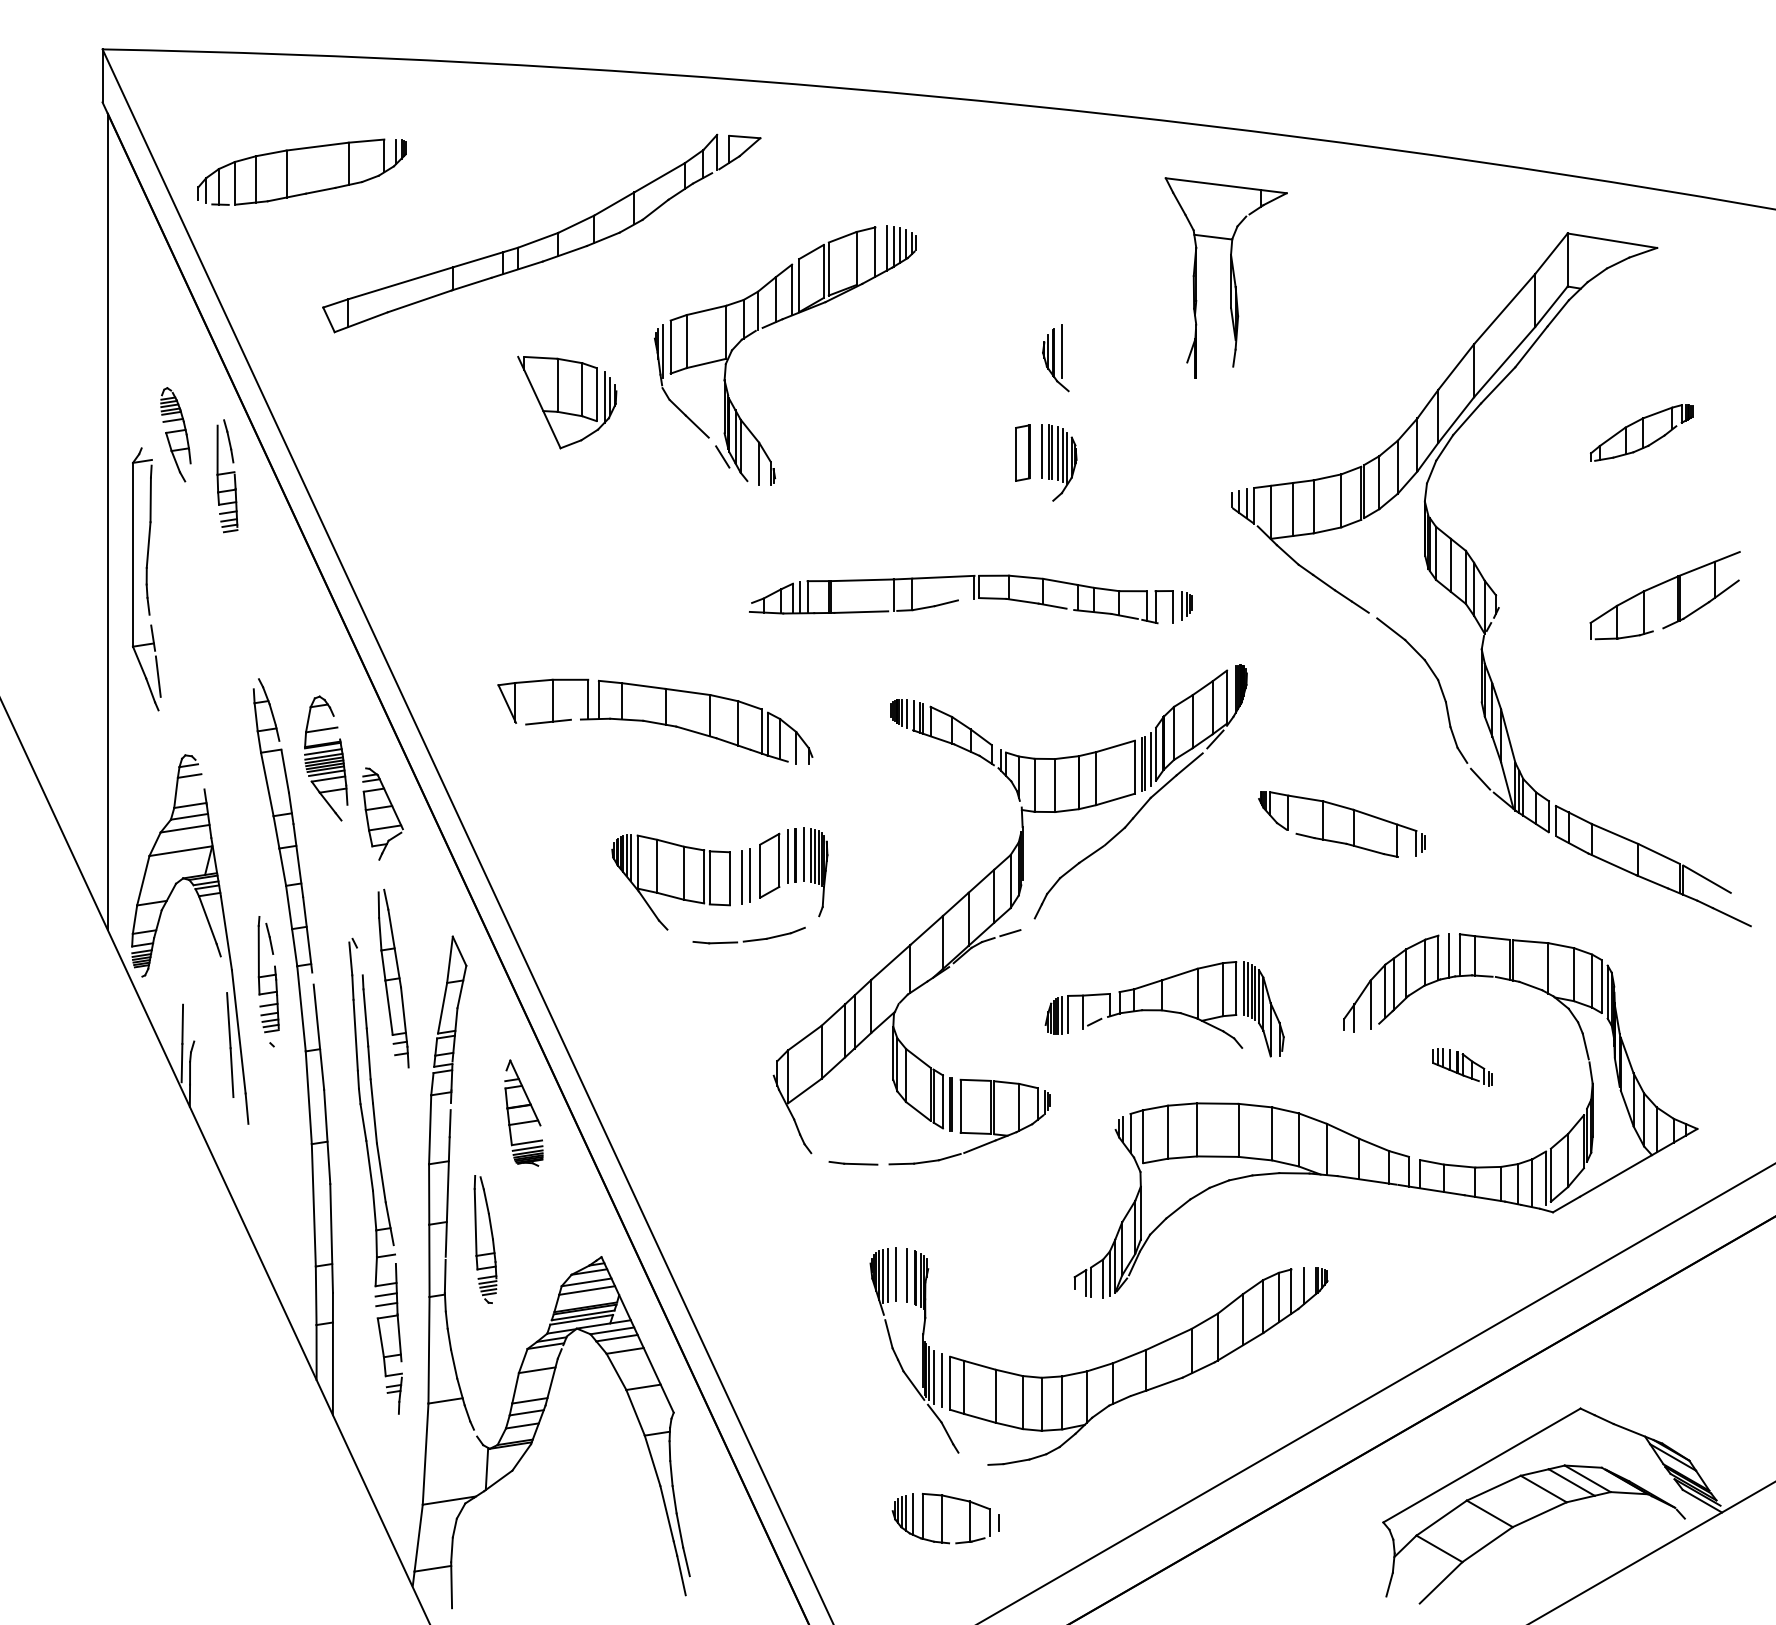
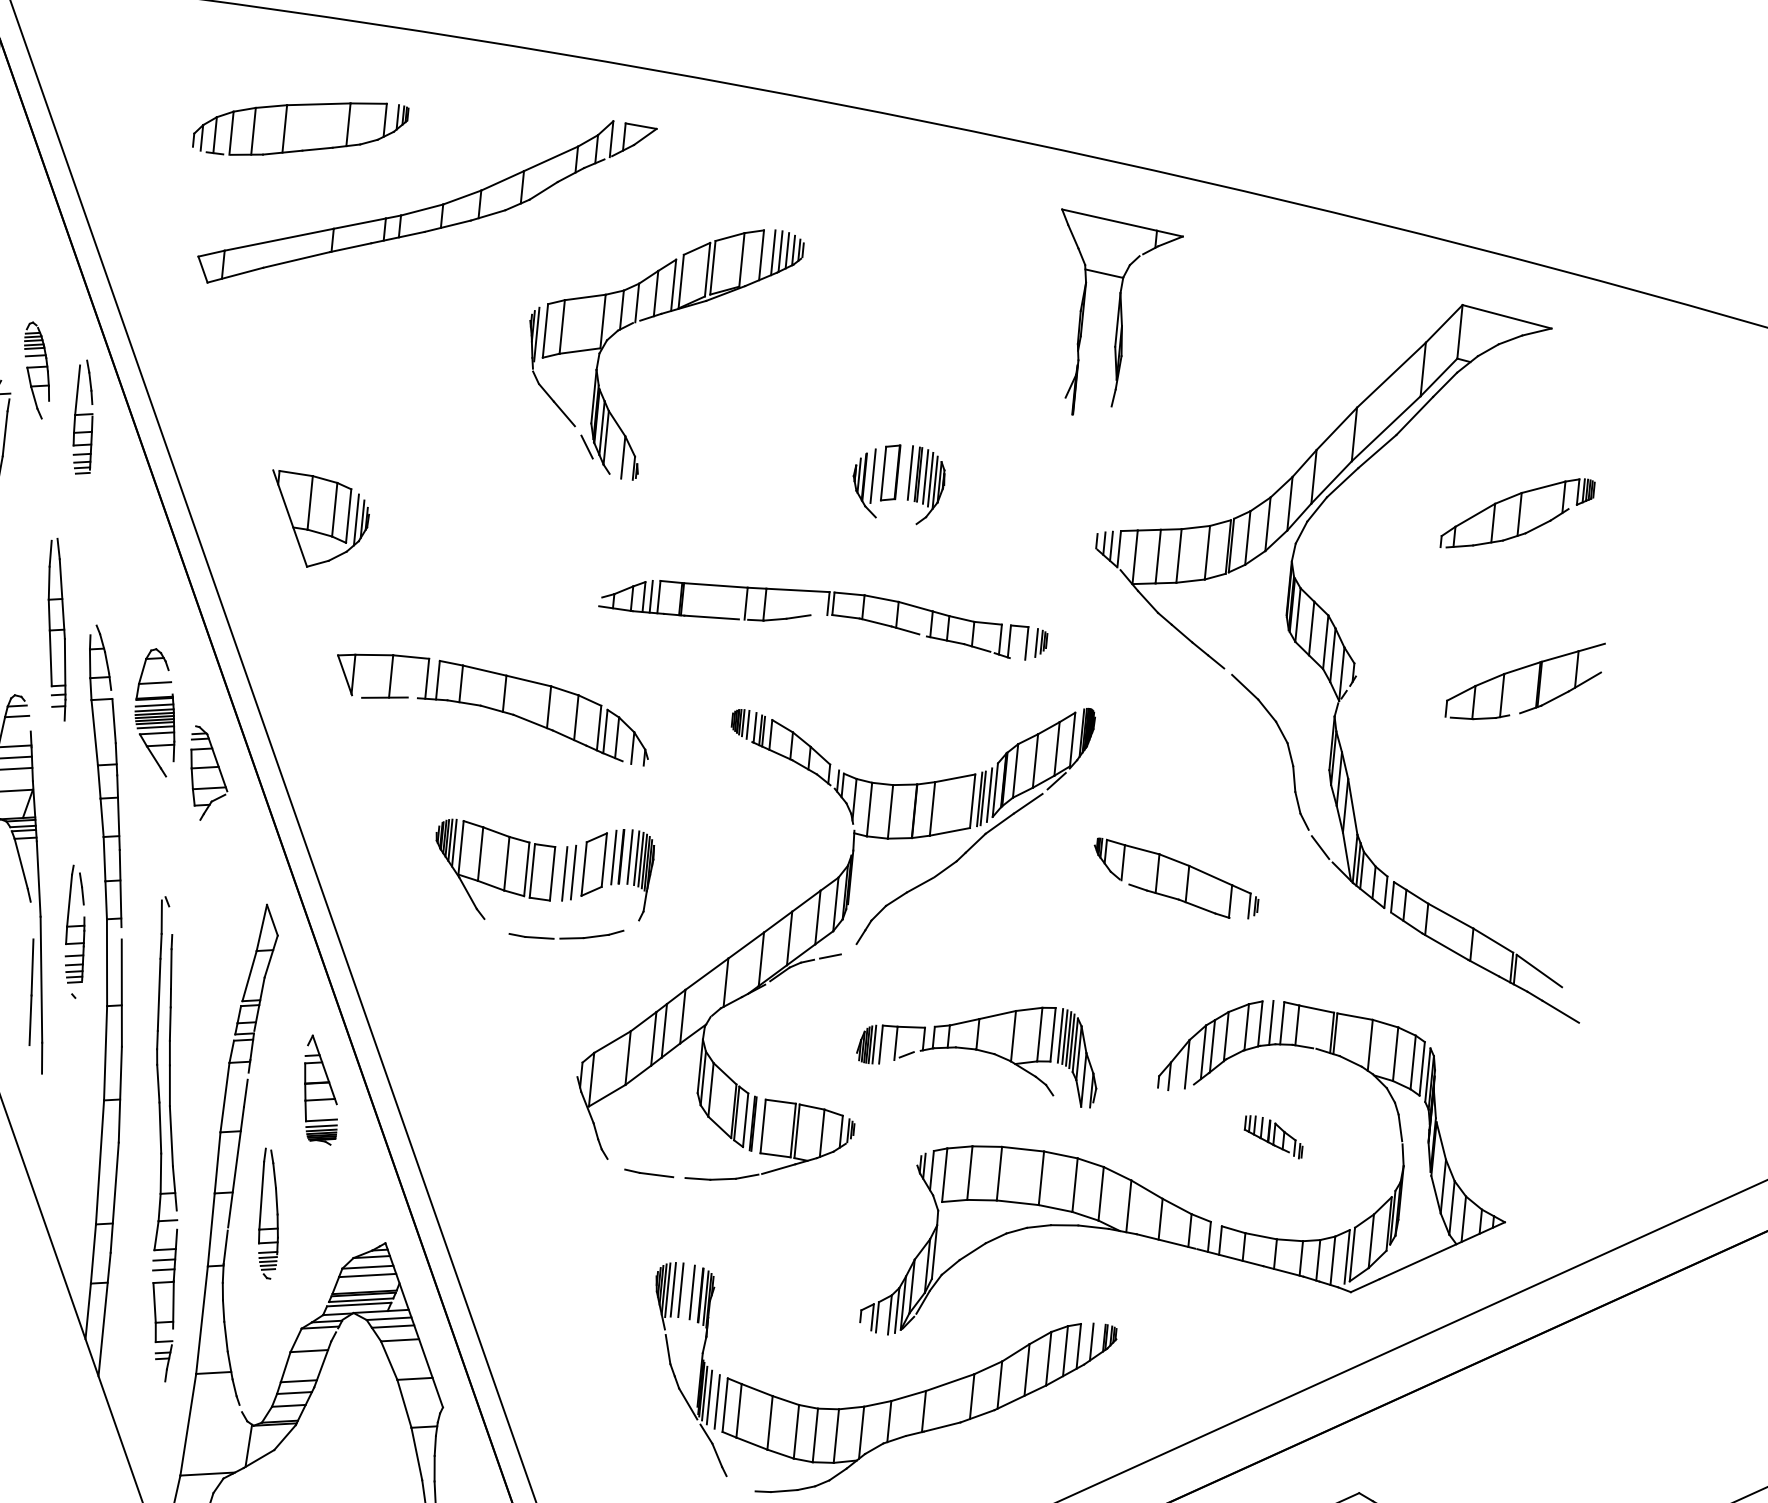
part: (301, 171) -> (300, 127), moved
part: (1055, 358) -> (865, 483), moved
part: (567, 402) -> (318, 521), moved
part: (1641, 432) -> (1517, 513), size x1.43
part: (393, 978) -> (58, 629), moved

